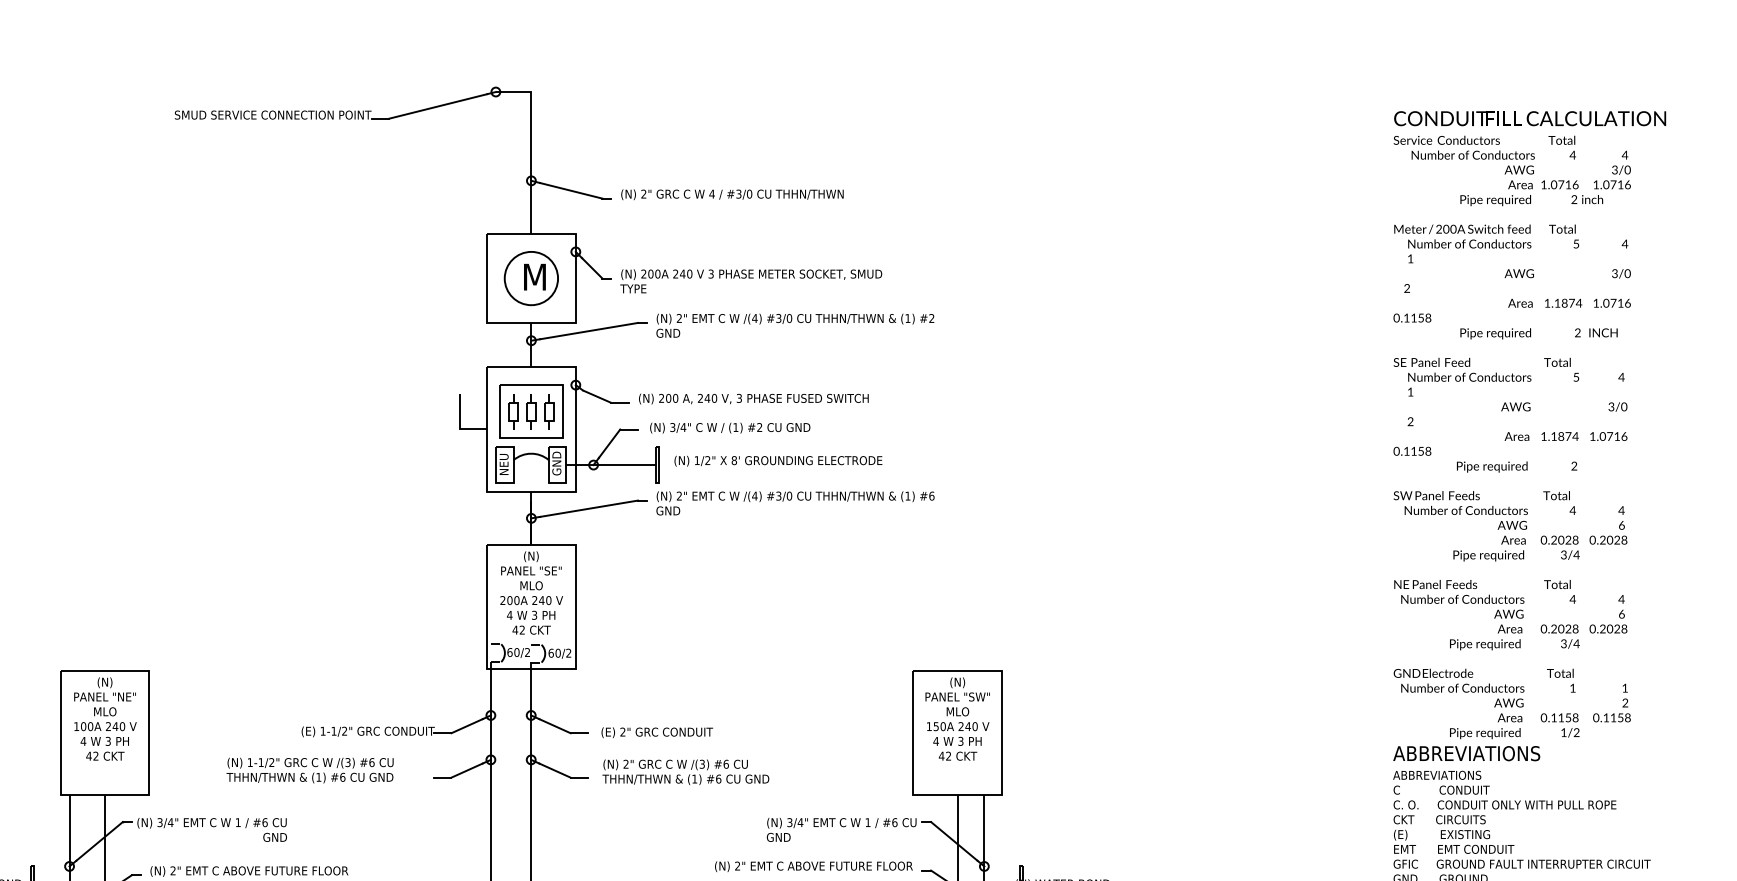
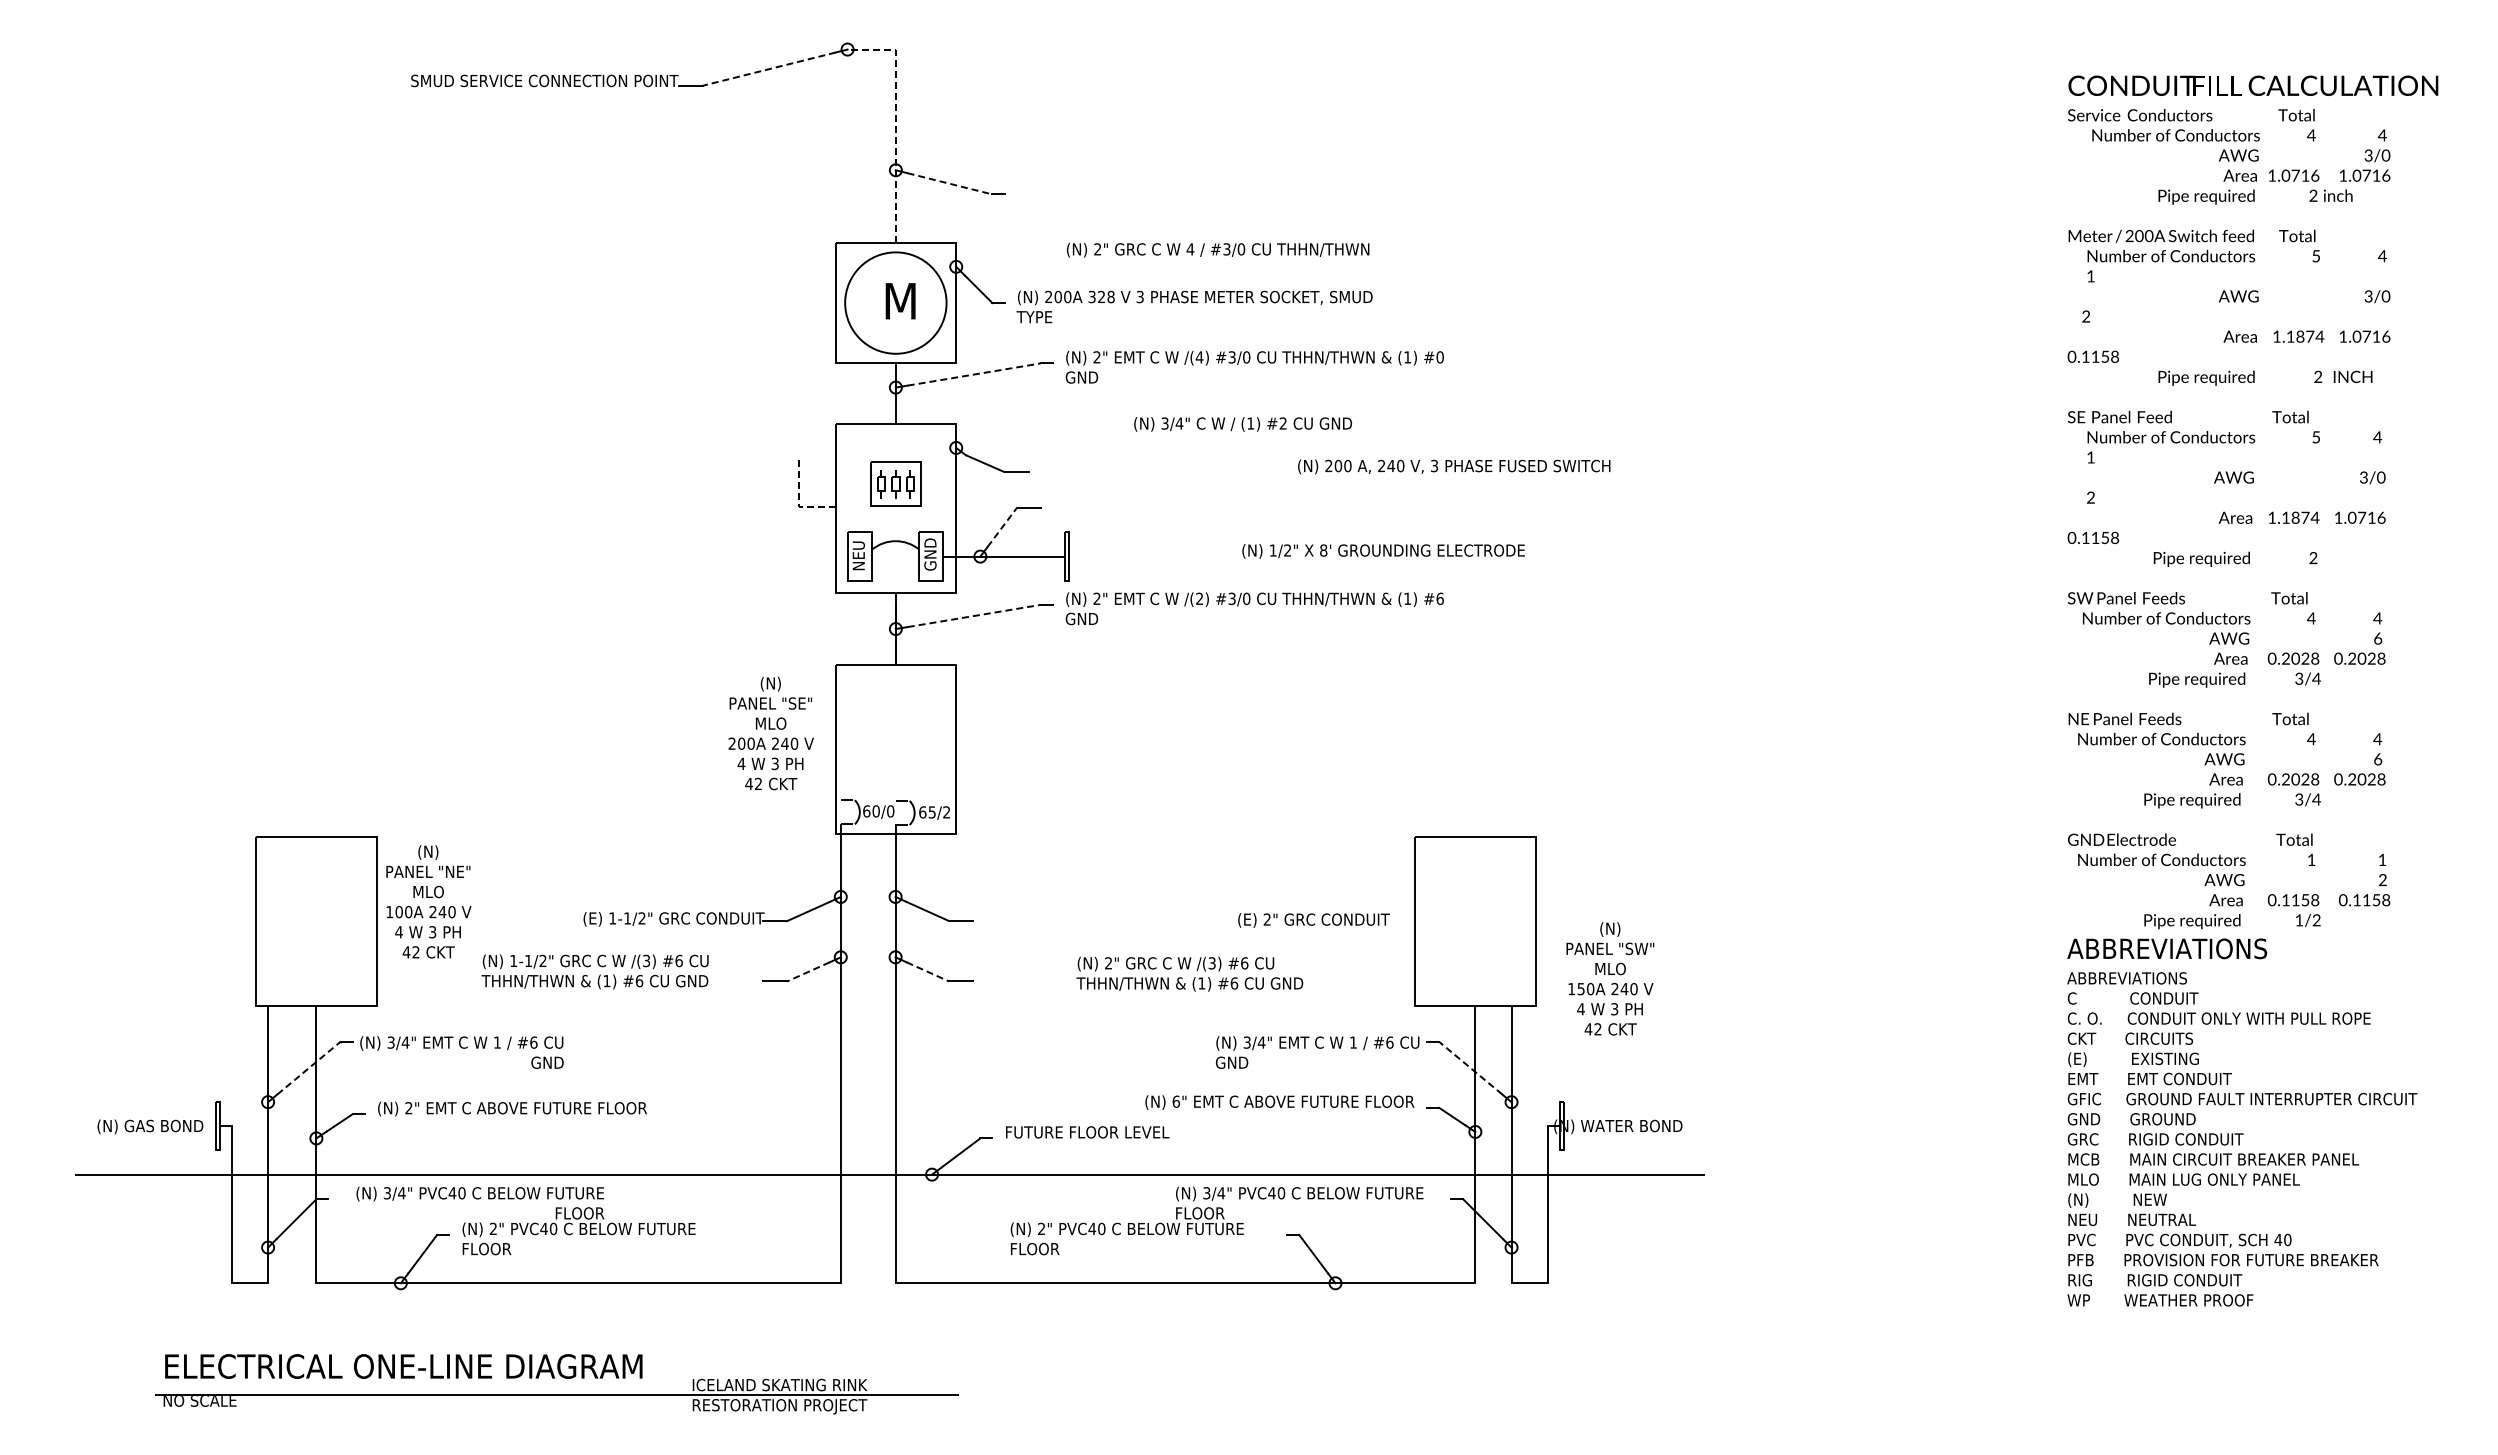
line: (438, 106) -> (769, 69), solid -> dashed
line: (531, 144) -> (895, 120), solid -> dashed
line: (571, 190) -> (950, 183), solid -> dashed
text: (732, 194) -> (1218, 249), moved
text: (682, 273) -> (1101, 296), 240 -> 328
circle: (531, 278) -> (895, 302), size x1.4
text: (931, 318) -> (1439, 357), #2 -> #0
line: (589, 331) -> (974, 374), solid -> dashed
text: (754, 398) -> (1454, 466), moved
part: (531, 411) -> (895, 483), size x0.6
line: (460, 425) -> (799, 502), solid -> dashed
text: (729, 428) -> (1242, 424), moved
line: (609, 443) -> (1002, 527), solid -> dashed
text: (778, 461) -> (1383, 551), moved
text: (754, 495) -> (1199, 598), /(4) -> /(2)
line: (589, 508) -> (974, 615), solid -> dashed
text: (531, 592) -> (770, 733), moved
text: (527, 652) -> (890, 811), 60/2 -> 60/0
text: (557, 653) -> (931, 812), 60/2 -> 65/2
text: (105, 718) -> (428, 901), moved
text: (957, 718) -> (1610, 978), moved
text: (656, 732) -> (1313, 920), moved
line: (467, 771) -> (808, 972), solid -> dashed
line: (555, 771) -> (928, 972), solid -> dashed
text: (685, 771) -> (1189, 973), moved
line: (100, 840) -> (309, 1067), solid -> dashed
line: (954, 840) -> (1470, 1067), solid -> dashed
text: (737, 865) -> (1176, 1101), 2" -> 6"

